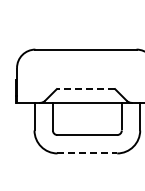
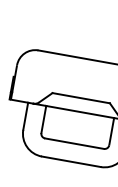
line: (85, 89) -> (80, 98), dashed -> solid
line: (87, 153) -> (71, 161), dashed -> solid

